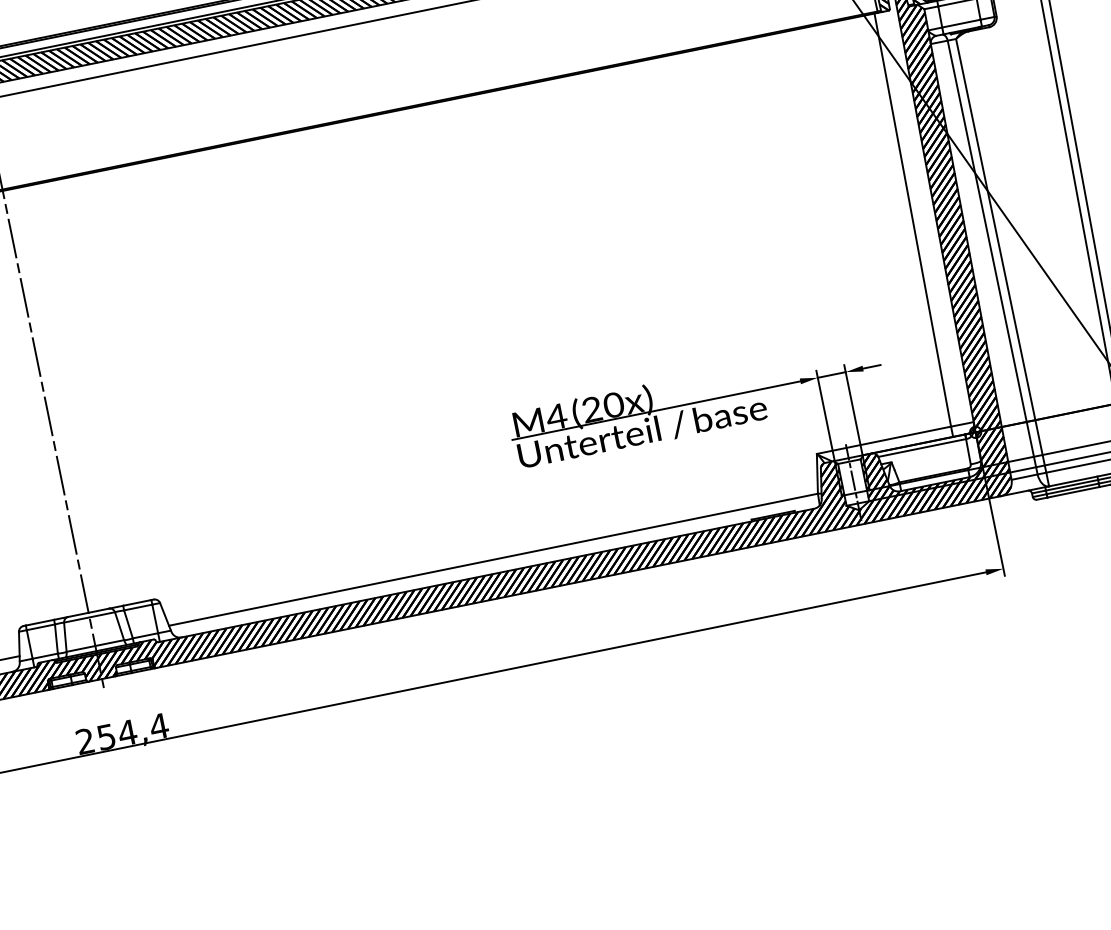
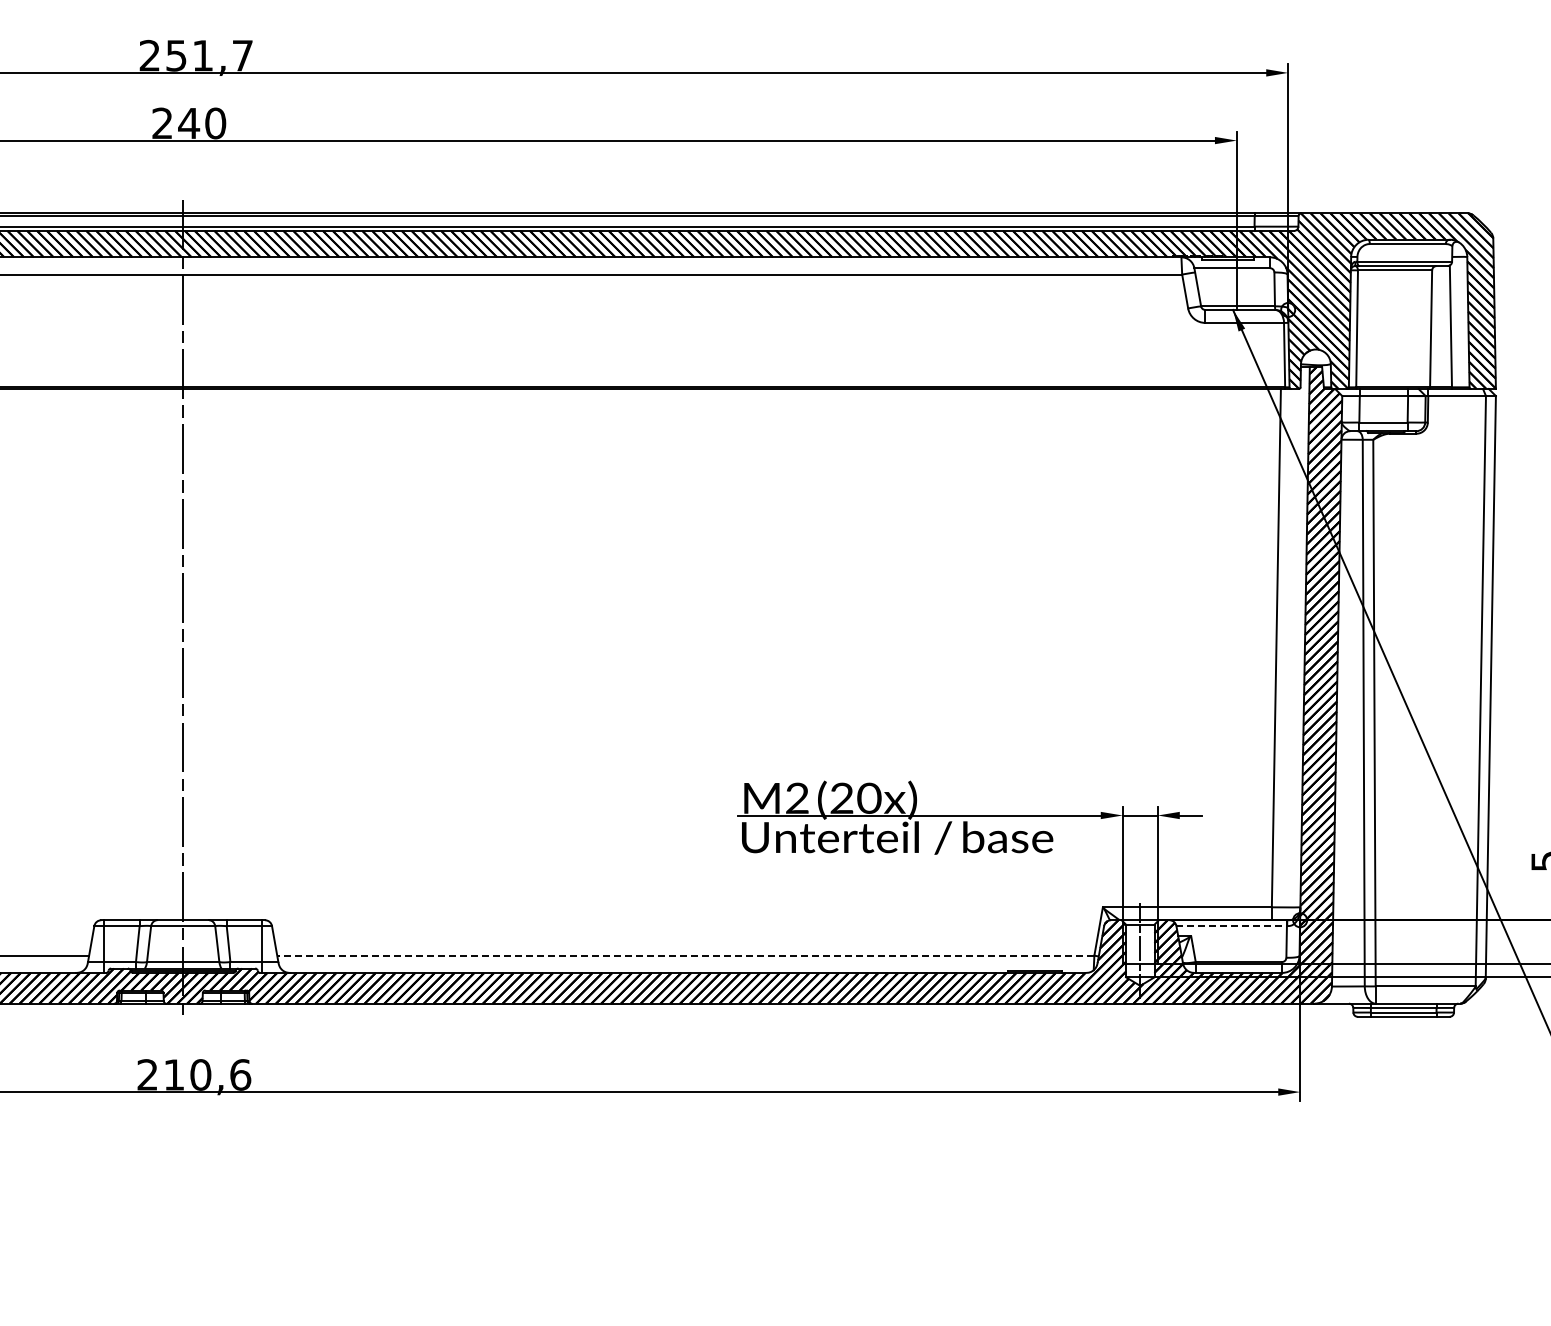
text: (555, 416) -> (796, 797), M4 -> M2
line: (922, 448) -> (1232, 926), solid -> dashed
line: (493, 559) -> (685, 955), solid -> dashed
text: (132, 731) -> (207, 1074), 254,4 -> 210,6

